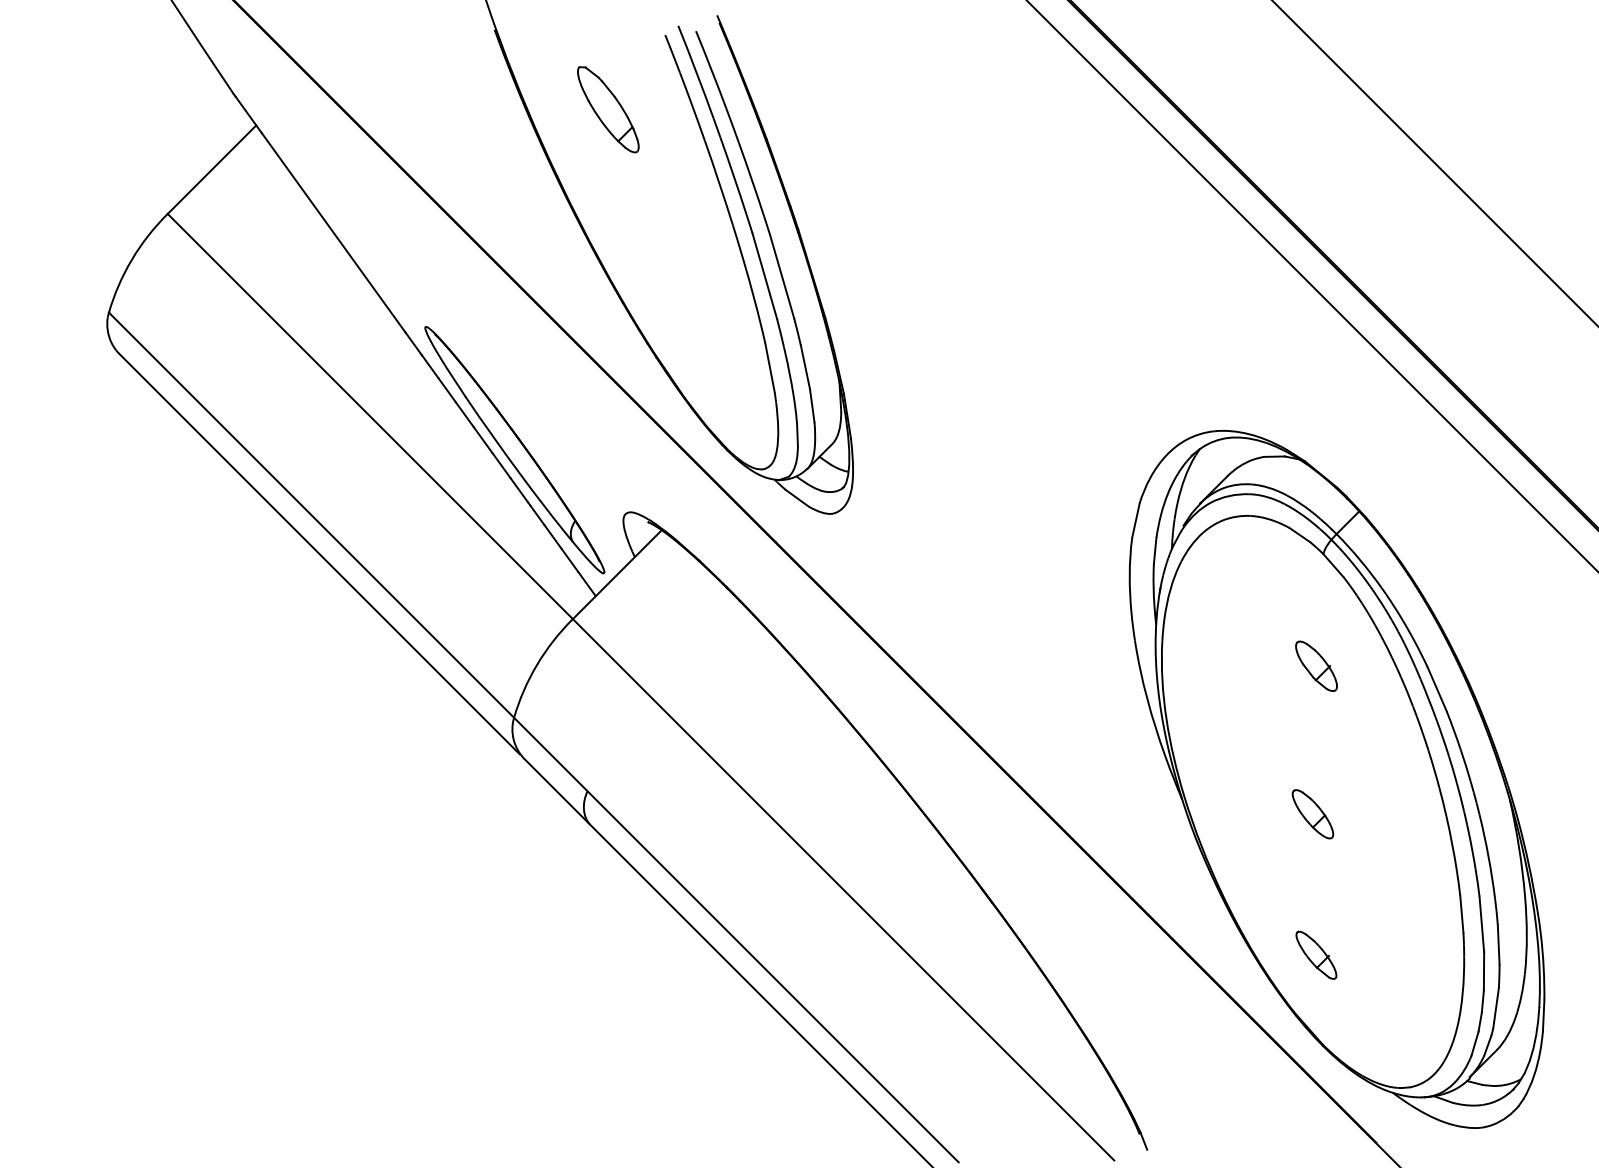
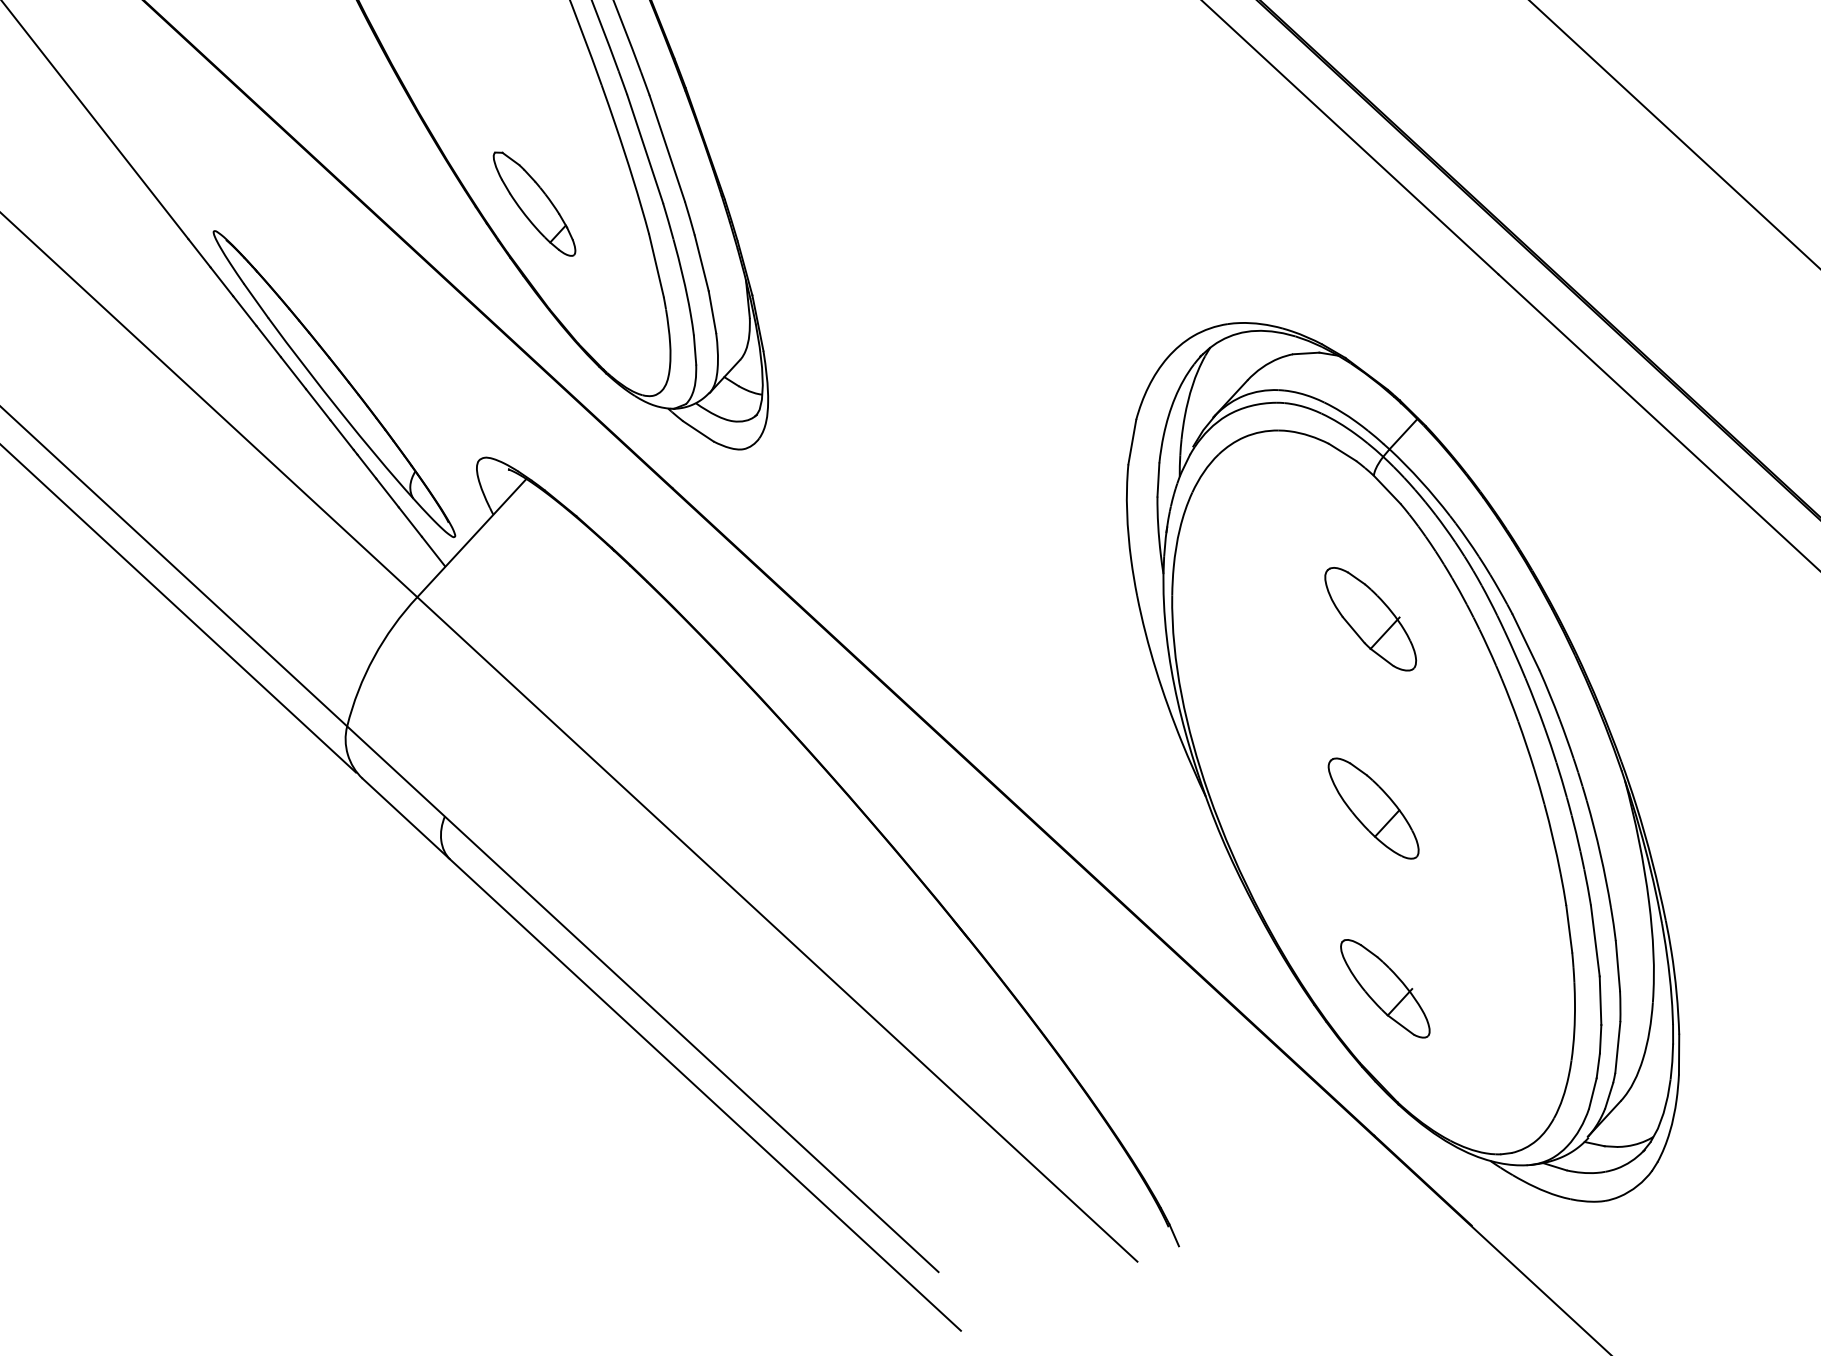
part: (676, 315) -> (534, 203), added
part: (1316, 666) -> (1370, 619), size x1.67
part: (1312, 814) -> (1373, 809), size x1.67
part: (1316, 955) -> (1385, 989), size x1.67

